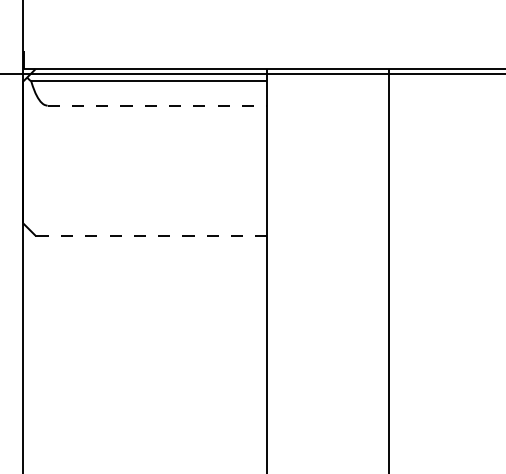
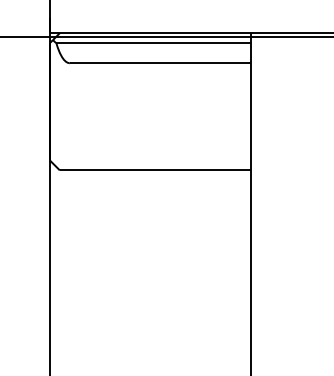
line: (157, 105) -> (160, 63), dashed -> solid
line: (157, 235) -> (160, 170), dashed -> solid

